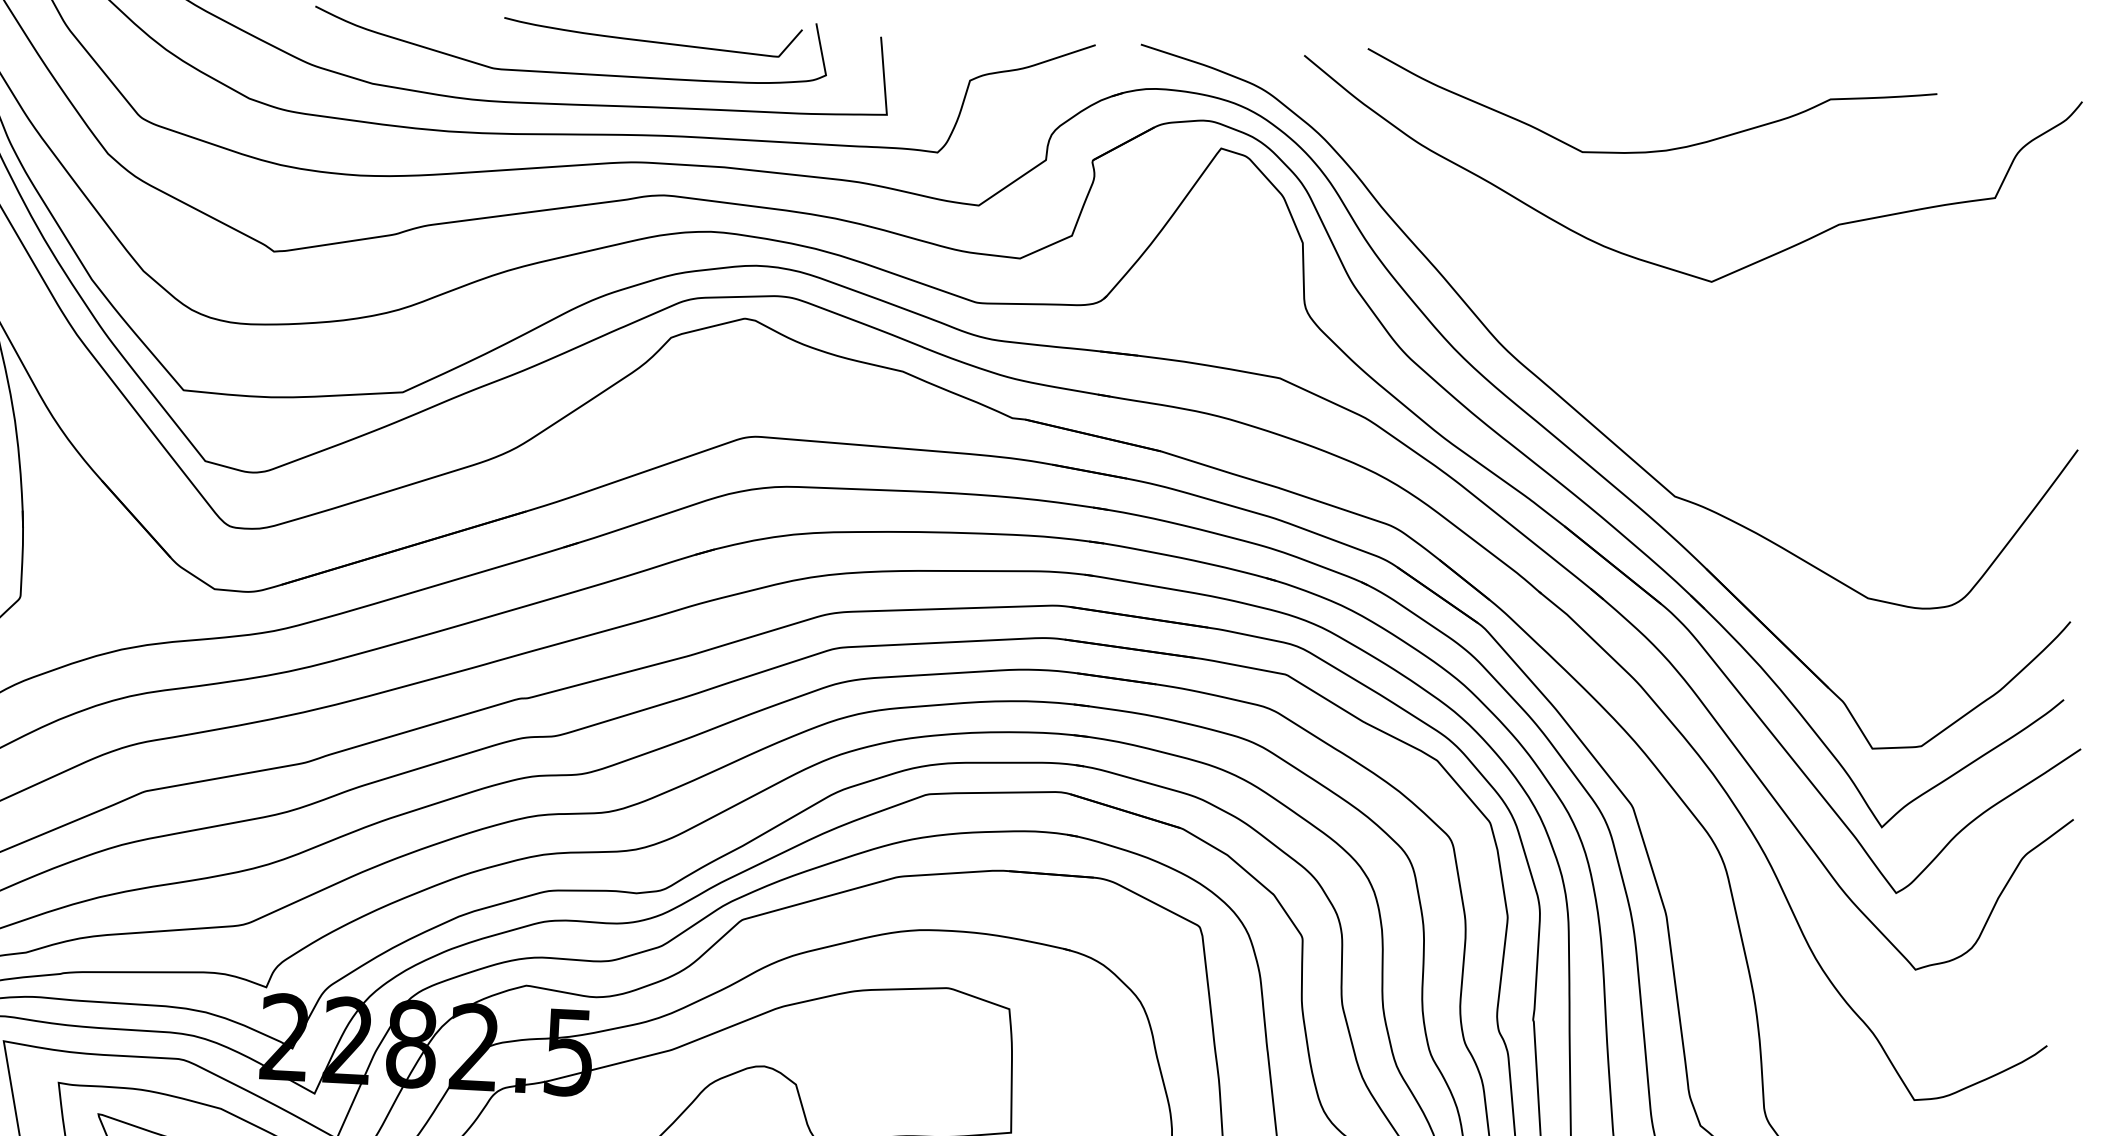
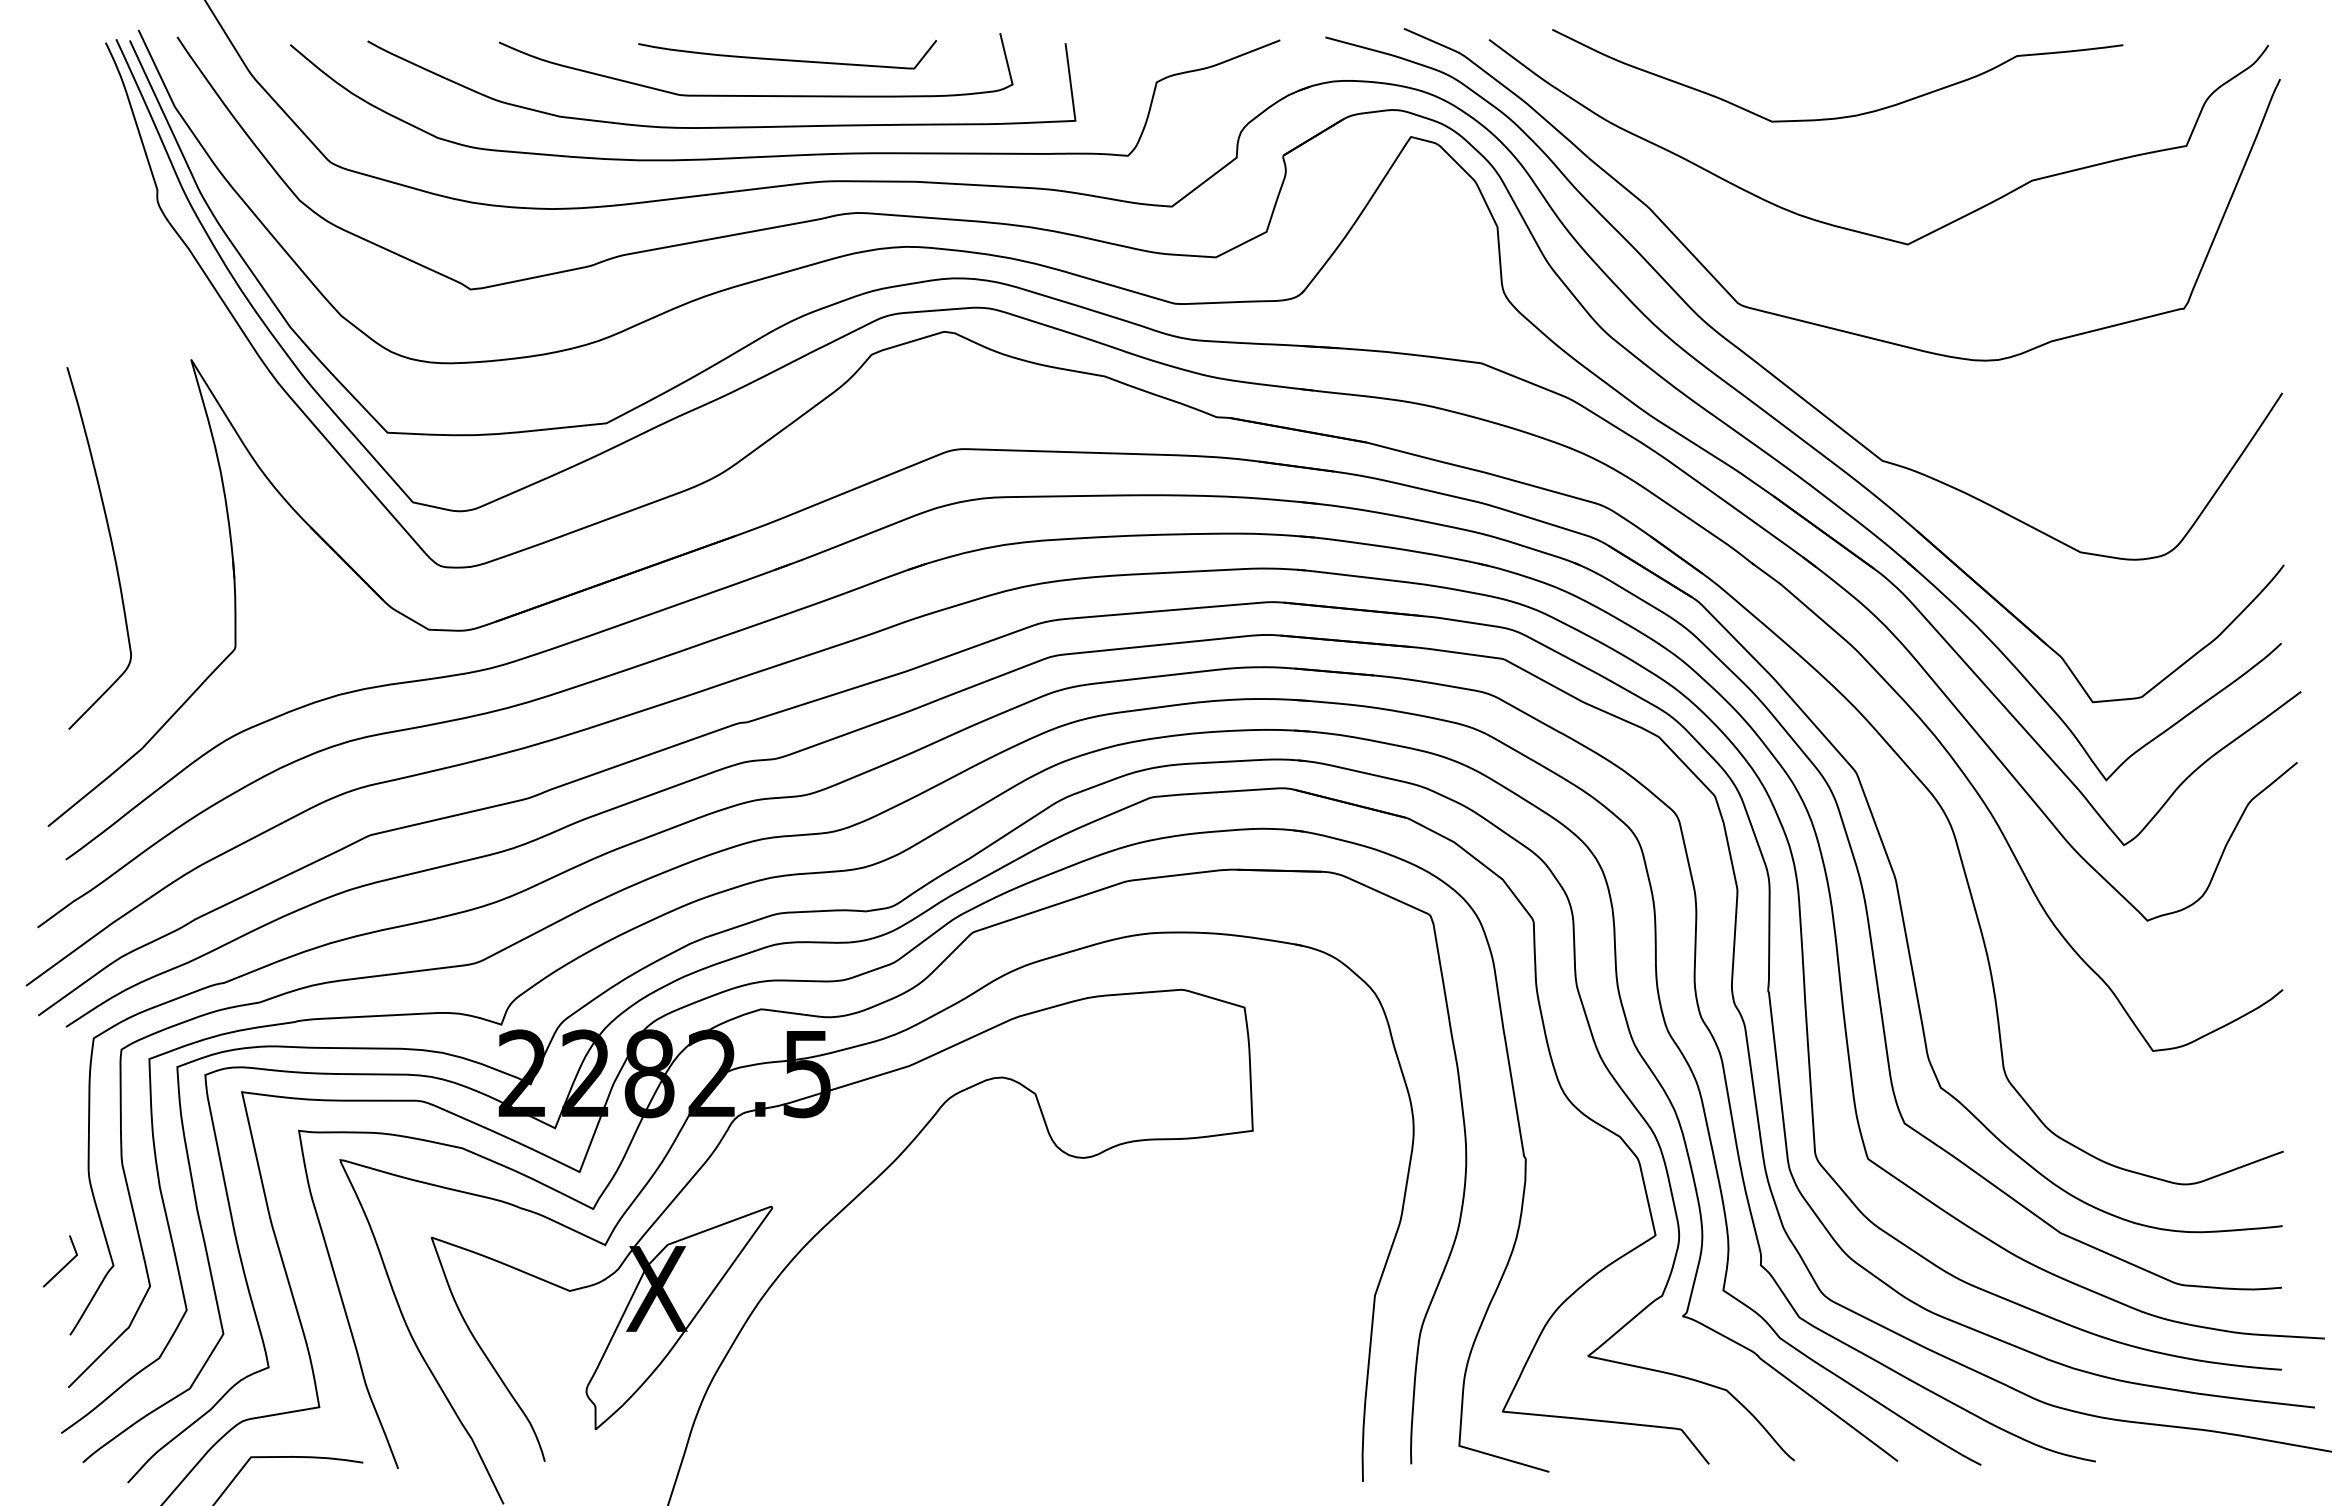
curve: (652, 41) -> (787, 59), moved
curve: (1609, 353) -> (1809, 321), added

